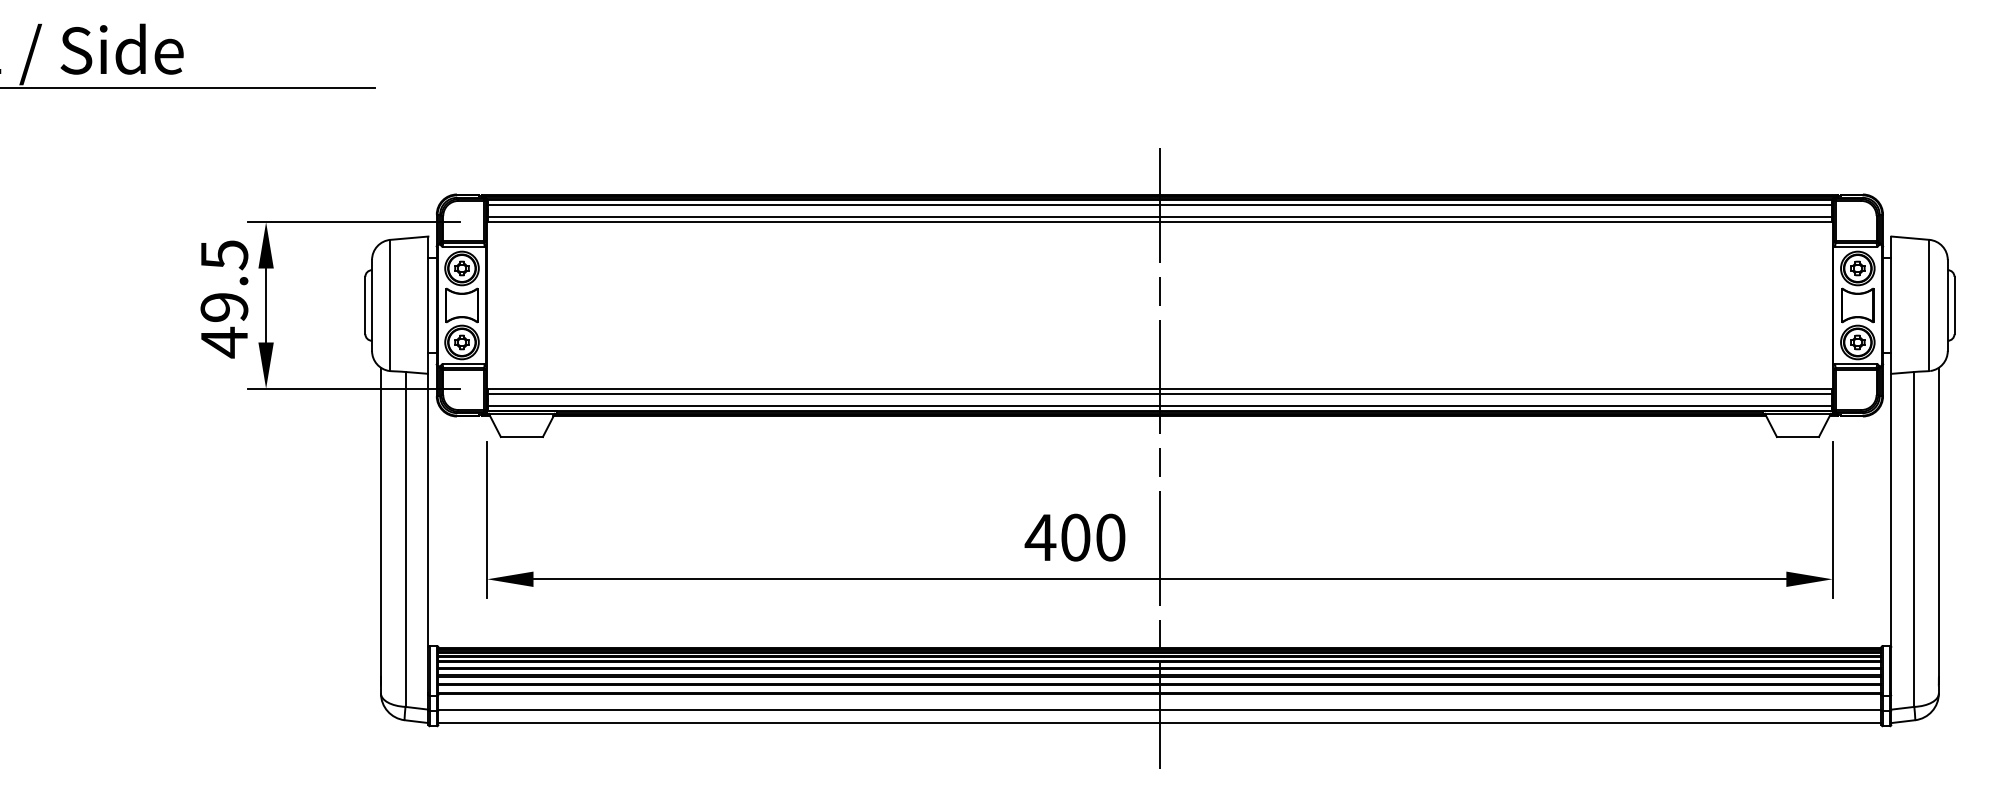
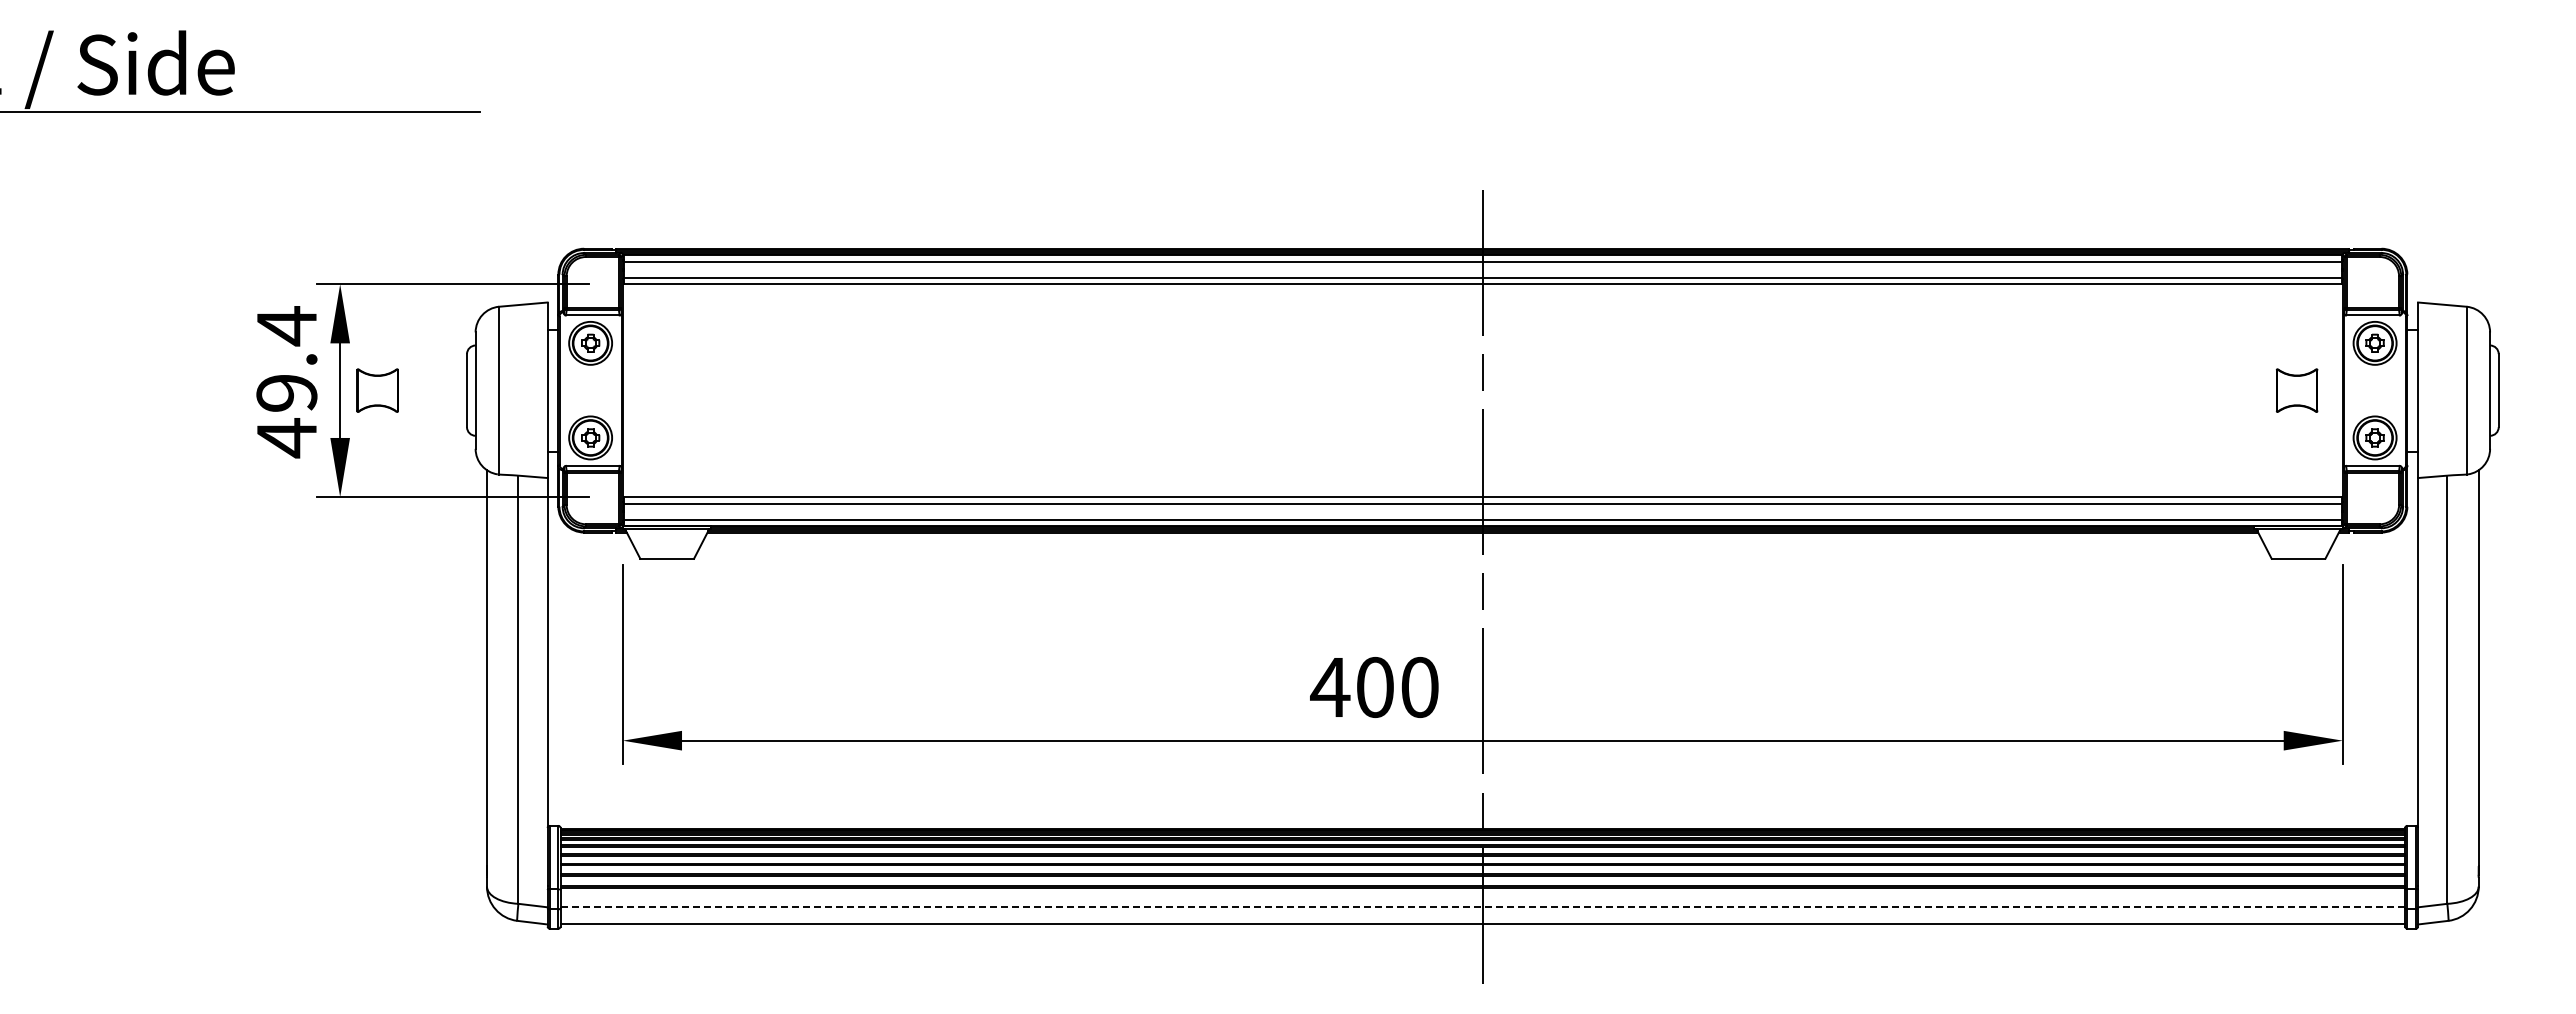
text: (224, 255) -> (287, 326), 49.5 -> 49.4
part: (461, 305) -> (377, 390), moved
part: (1857, 305) -> (2296, 390), moved
line: (1159, 709) -> (1482, 907), solid -> dashed

